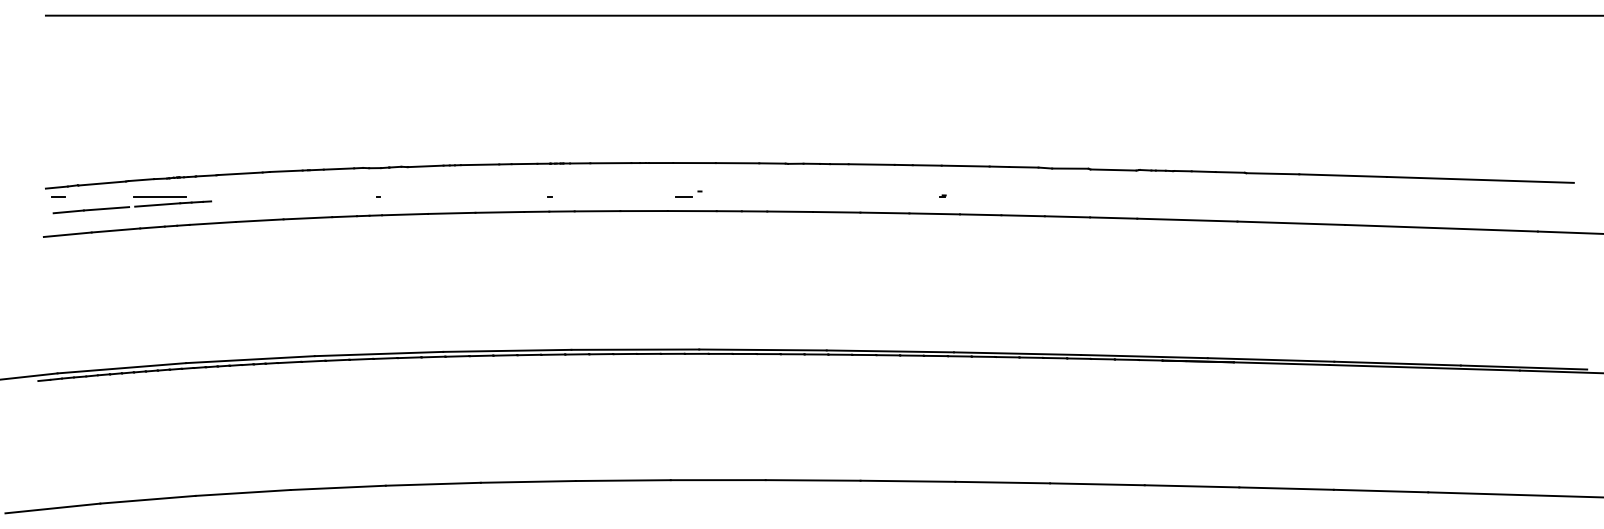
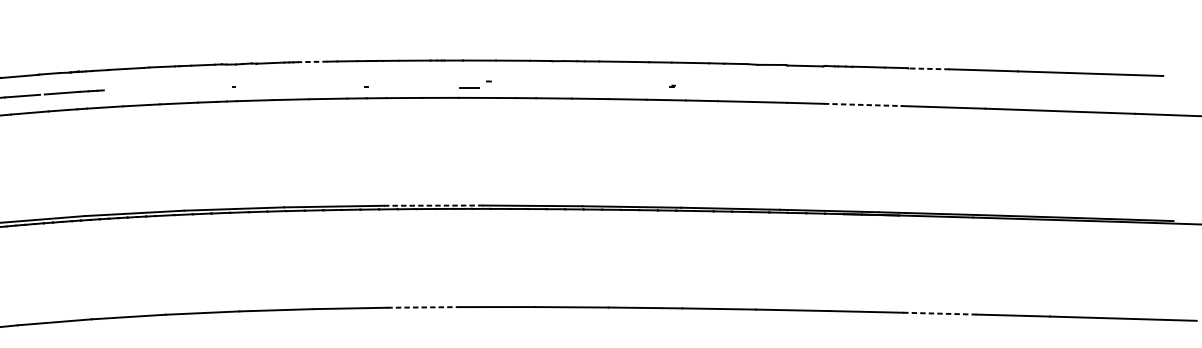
line: (479, 164) -> (312, 61), solid -> dashed
line: (1272, 173) -> (928, 68), solid -> dashed
part: (688, 193) -> (474, 84), size x1.6
line: (159, 197) -> (63, 87), removed
line: (1187, 220) -> (862, 105), solid -> dashed
line: (635, 349) -> (433, 205), solid -> dashed
line: (623, 480) -> (424, 307), solid -> dashed
line: (1287, 488) -> (940, 313), solid -> dashed

